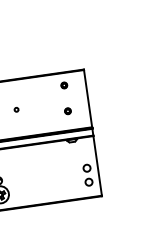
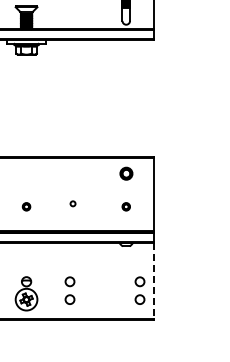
part: (63, 85) -> (125, 173), size x1.6
circle: (16, 109) -> (72, 203), moved
line: (97, 166) -> (153, 281), solid -> dashed
part: (32, 182) -> (69, 290), added

